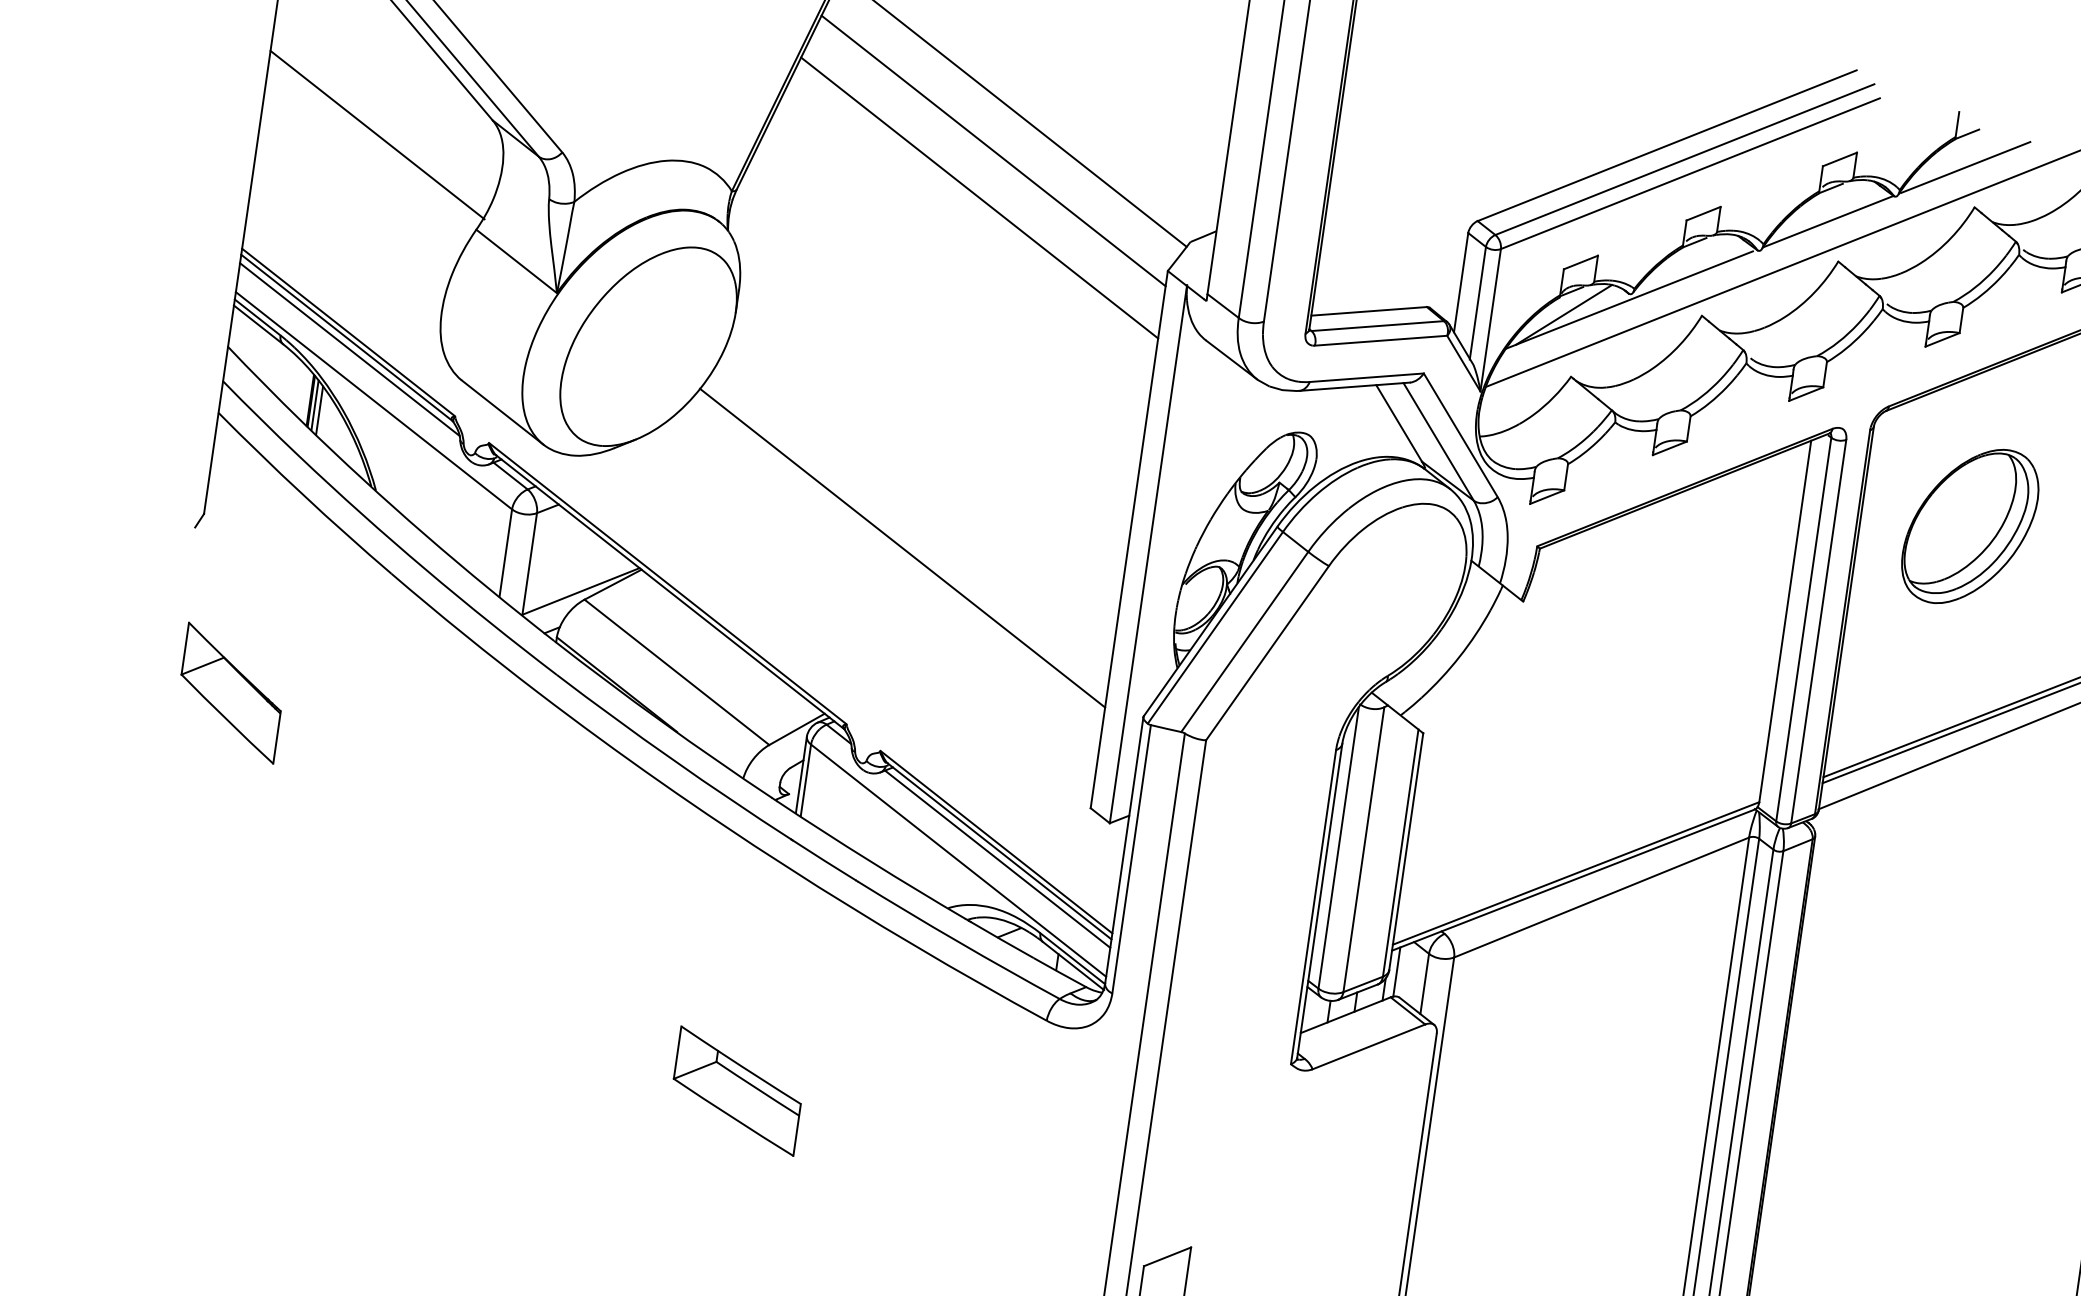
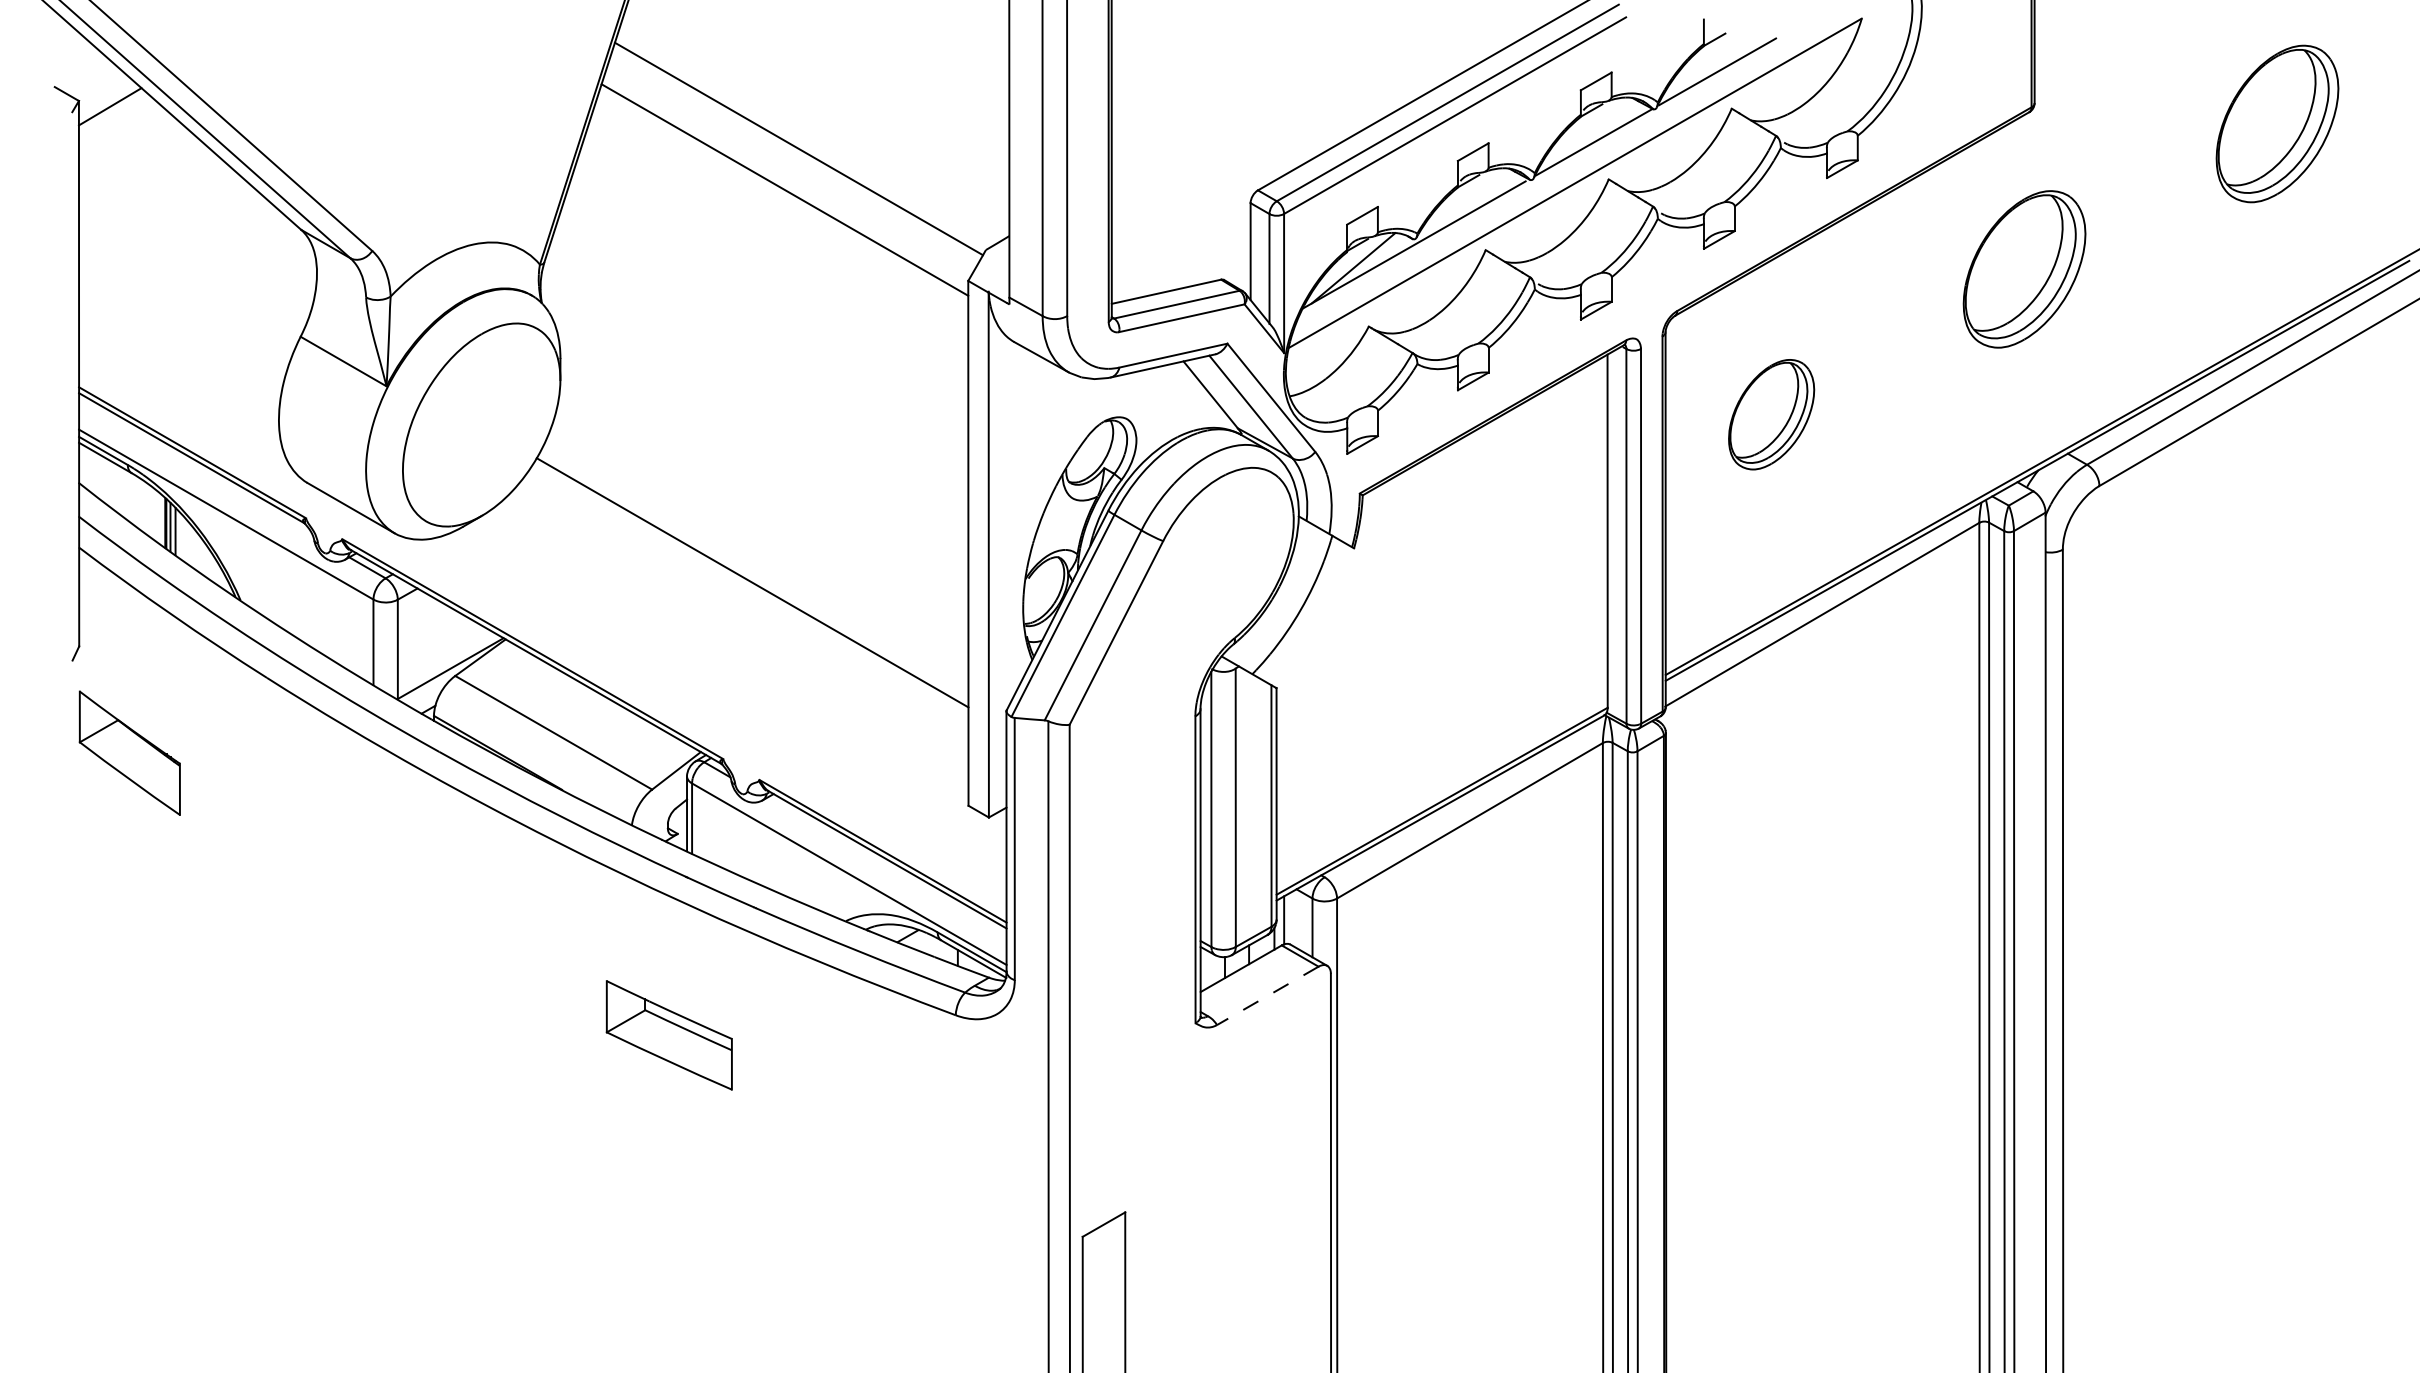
line: (378, 134) -> (193, 259), removed
line: (979, 197) -> (777, 236), removed
line: (350, 349) -> (196, 468), removed
part: (1970, 526) -> (1771, 414), size x0.7
part: (230, 692) -> (129, 752), moved
line: (997, 859) -> (886, 867), removed
line: (1368, 1046) -> (1267, 995), solid -> dashed
part: (736, 1091) -> (668, 1035), moved

